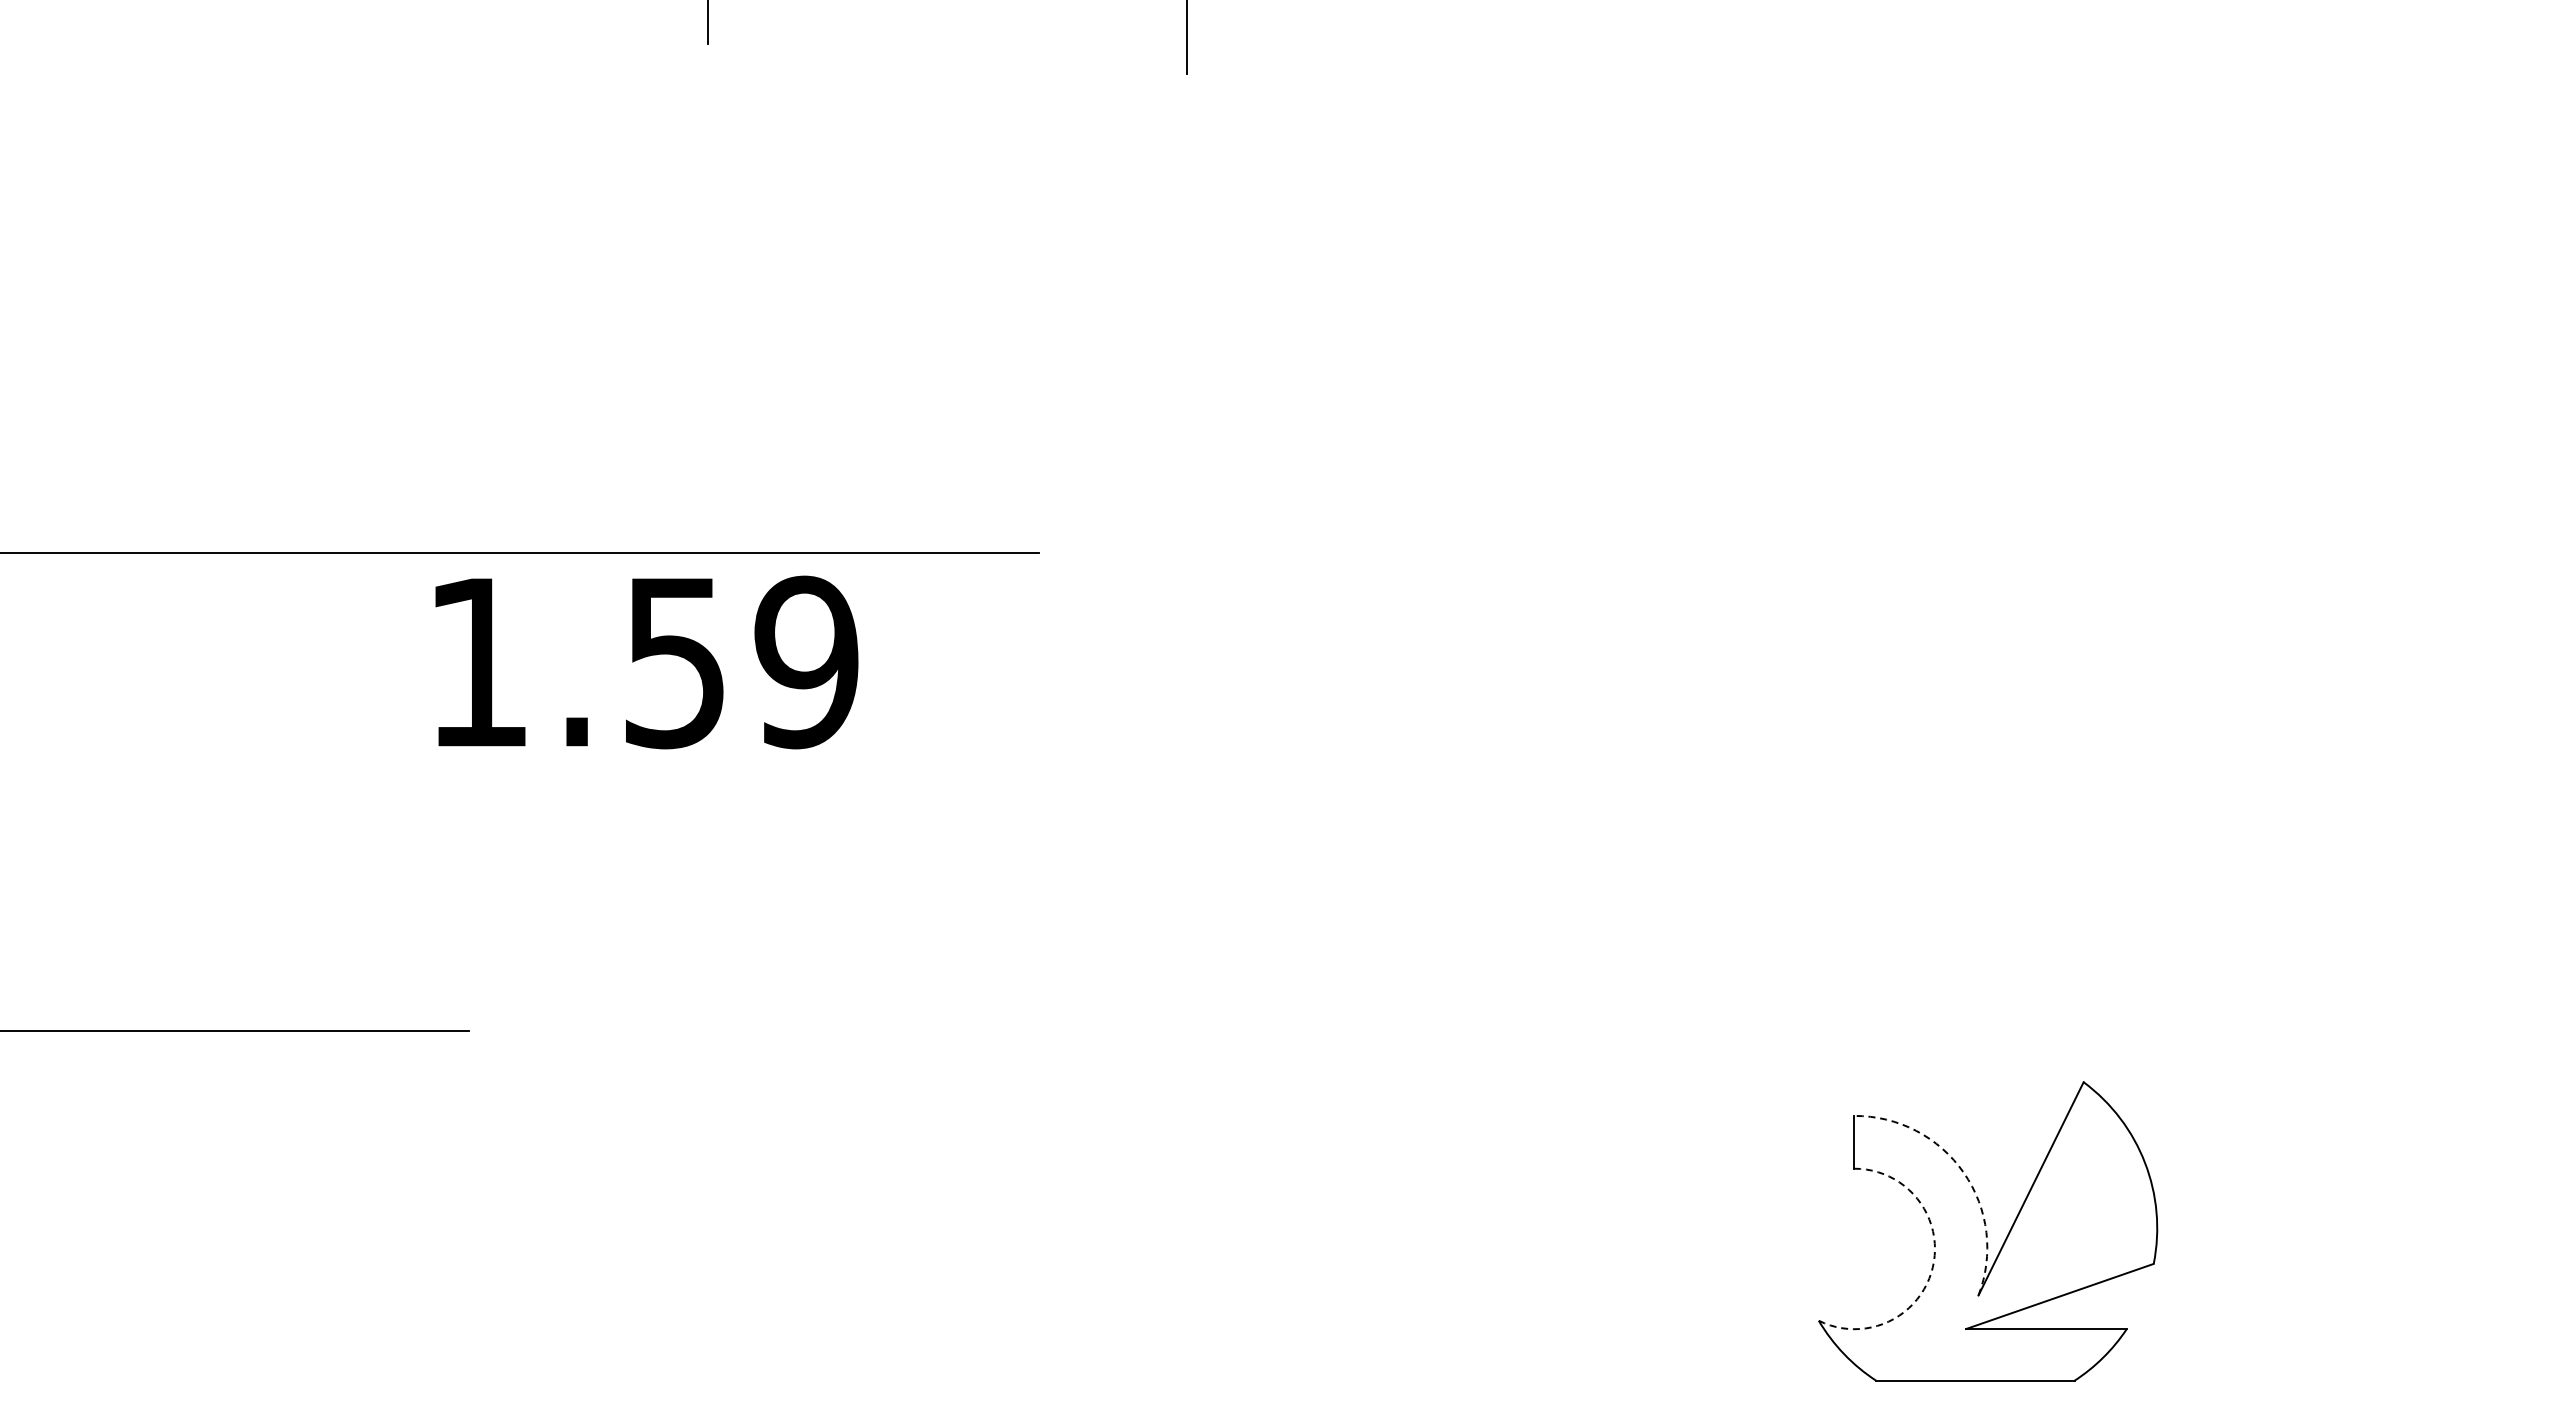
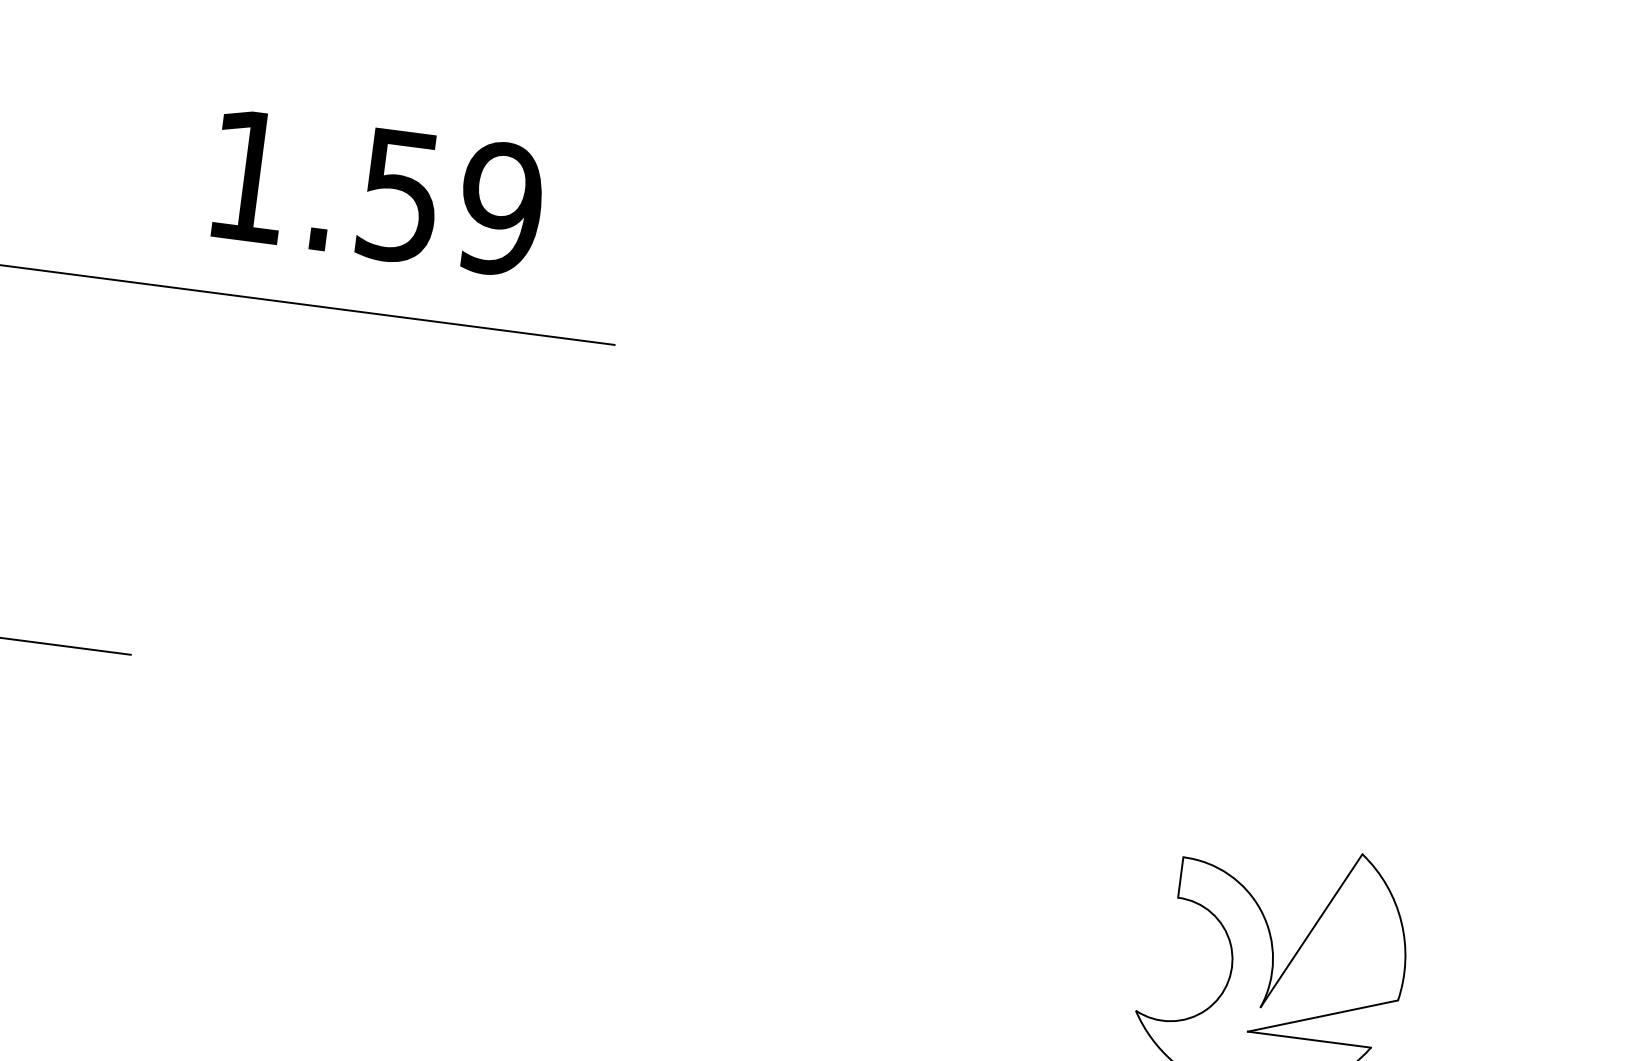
text: (646, 662) -> (378, 193), moved
arc: (1963, 1172) -> (1261, 911), dashed -> solid
arc: (1932, 1267) -> (1228, 981), dashed -> solid

